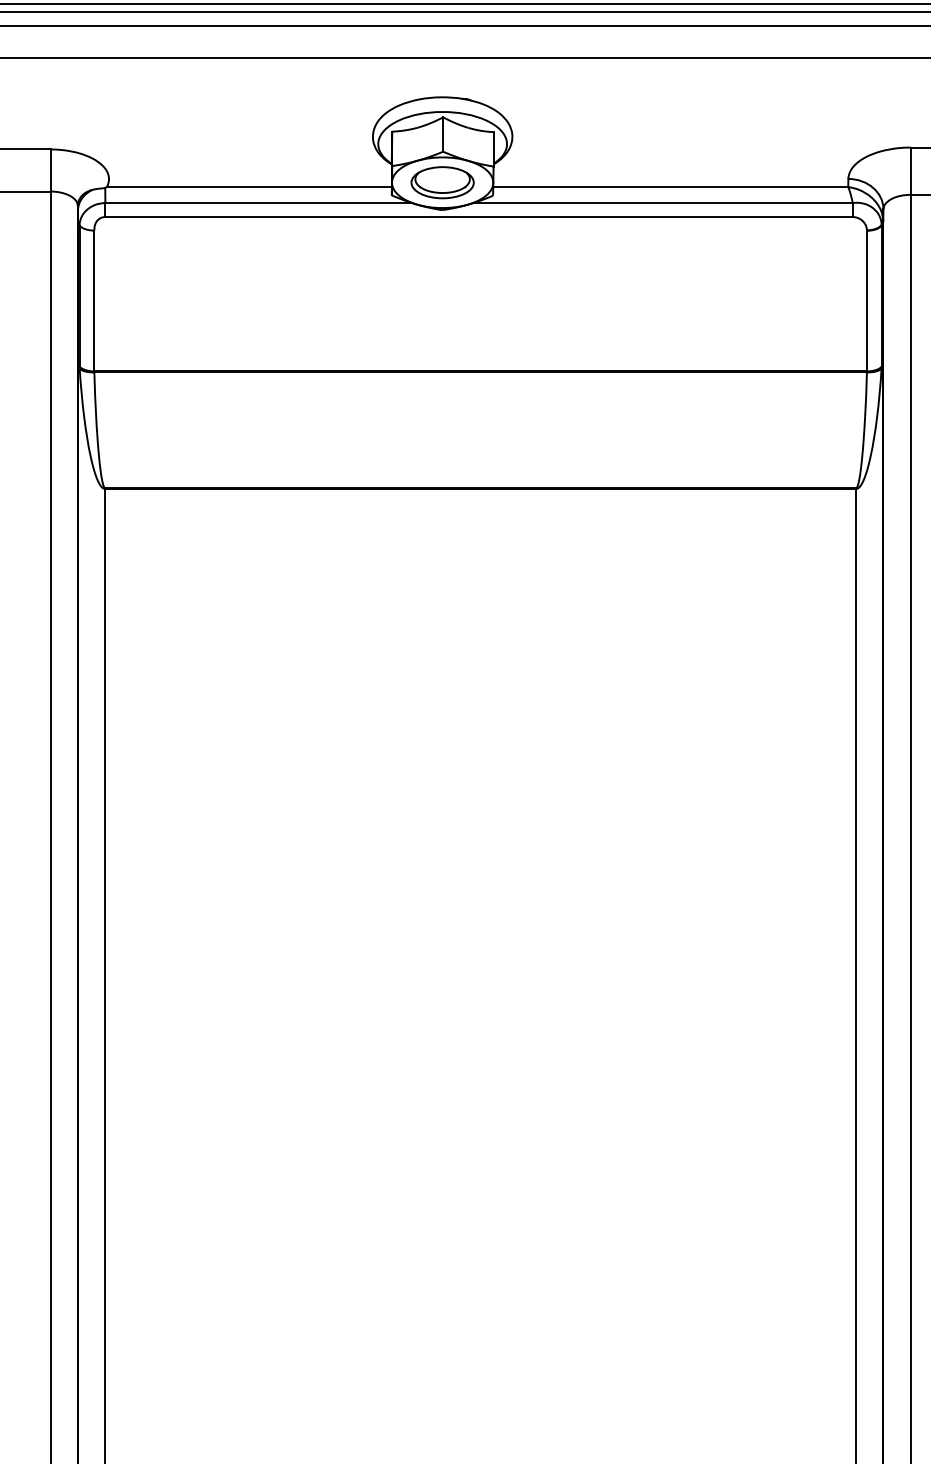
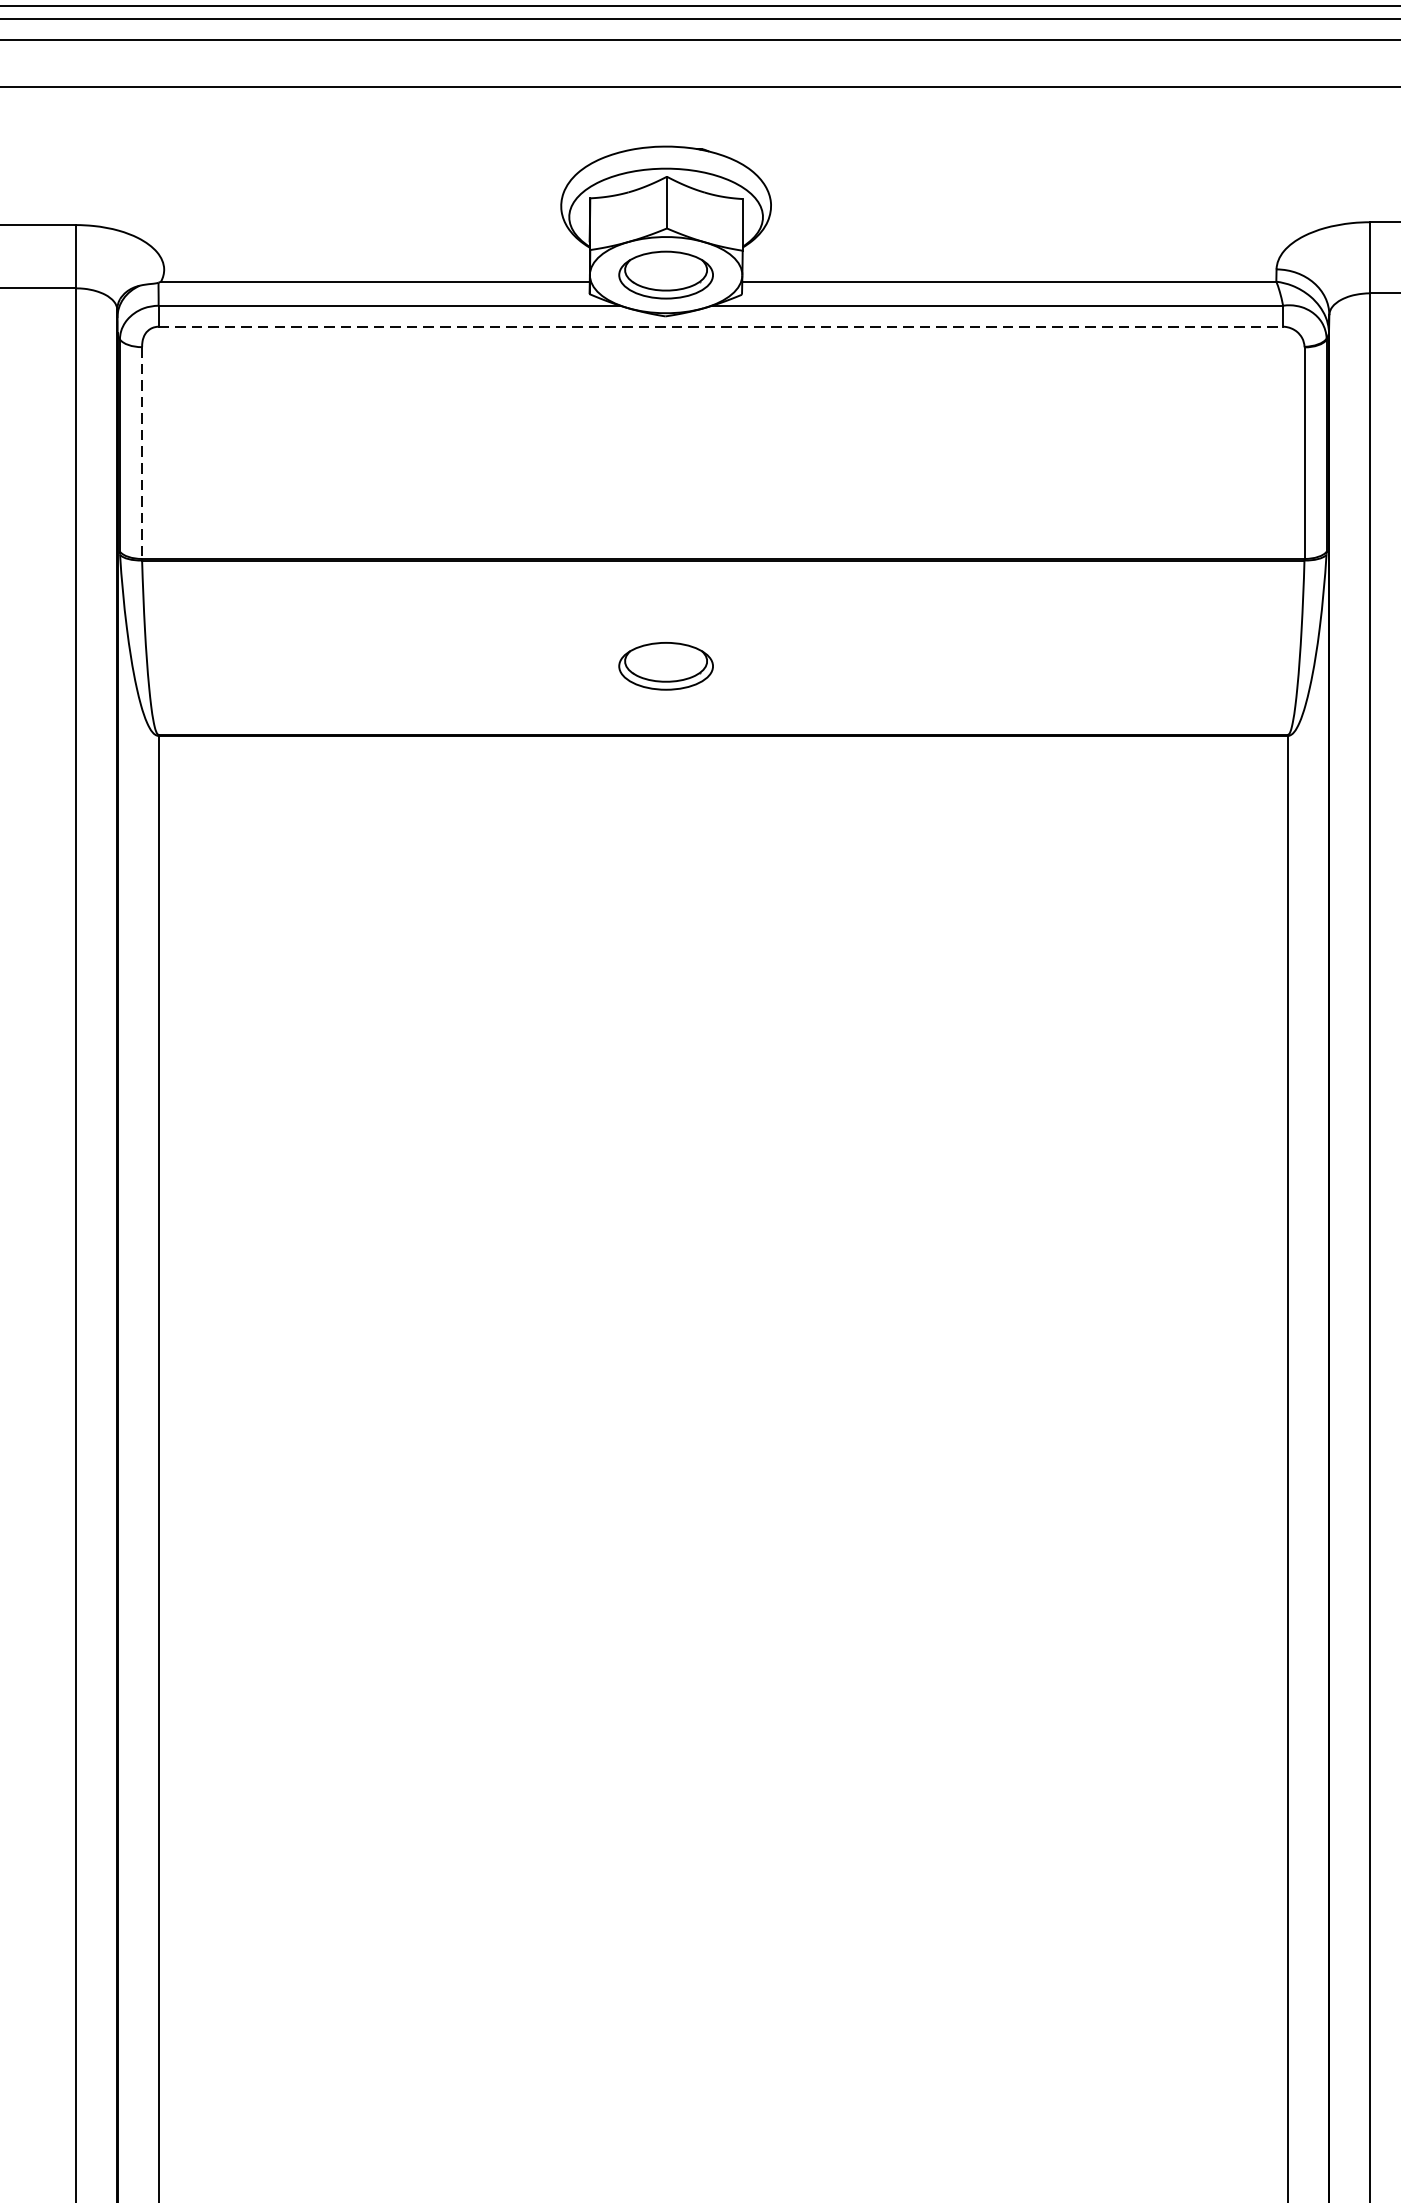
line: (479, 217) -> (721, 327), solid -> dashed
line: (94, 301) -> (142, 453), solid -> dashed
part: (442, 442) -> (665, 665), added

